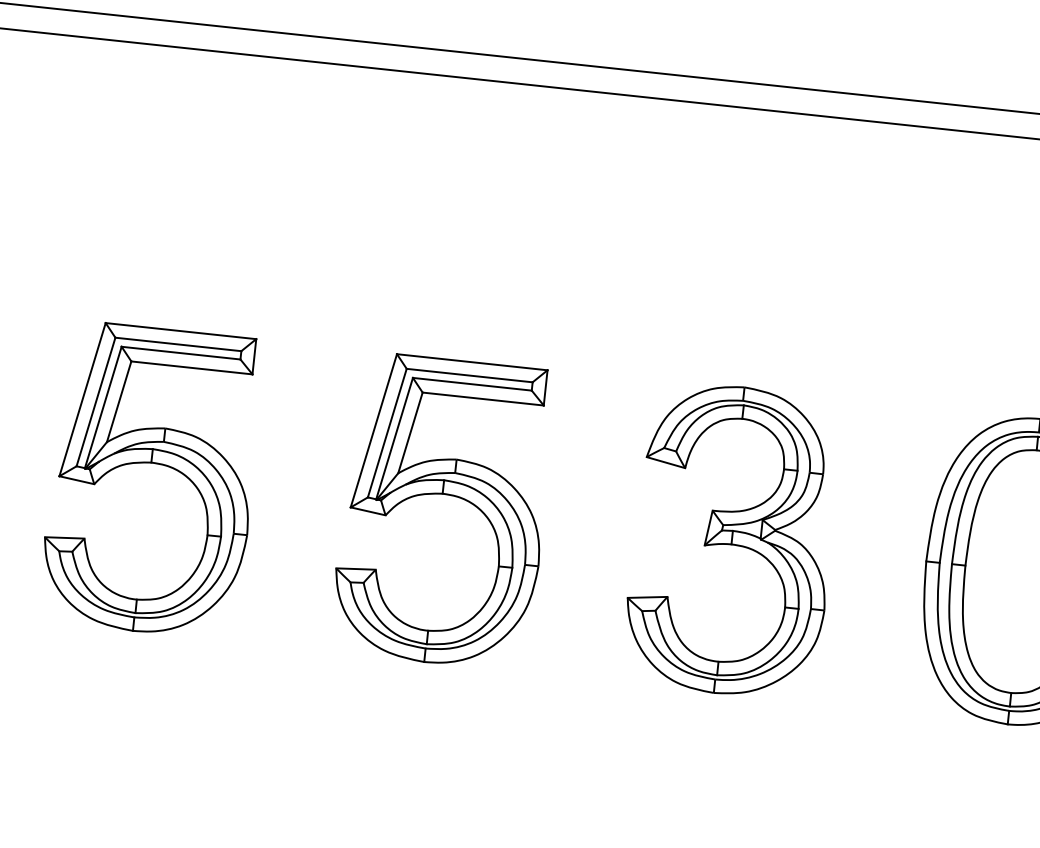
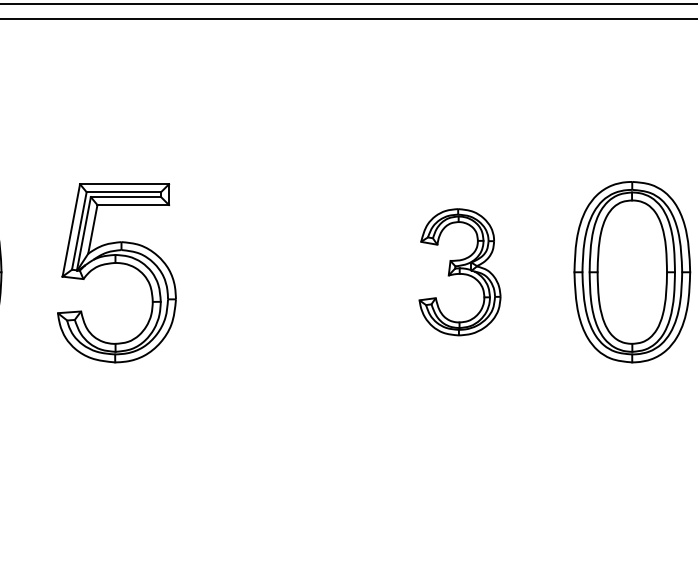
part: (437, 495) -> (284, 264), removed
part: (731, 541) -> (459, 272), size x0.7

